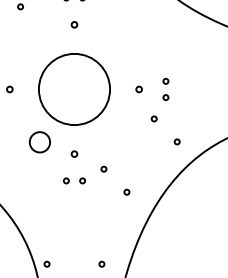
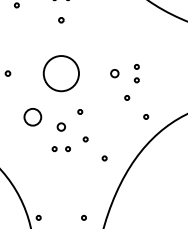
circle: (74, 89) -> (61, 73), size x0.6
circle: (138, 89) -> (114, 73), size x1.6
circle: (97, 135) -> (80, 111), added
circle: (74, 153) -> (61, 126), size x1.6

